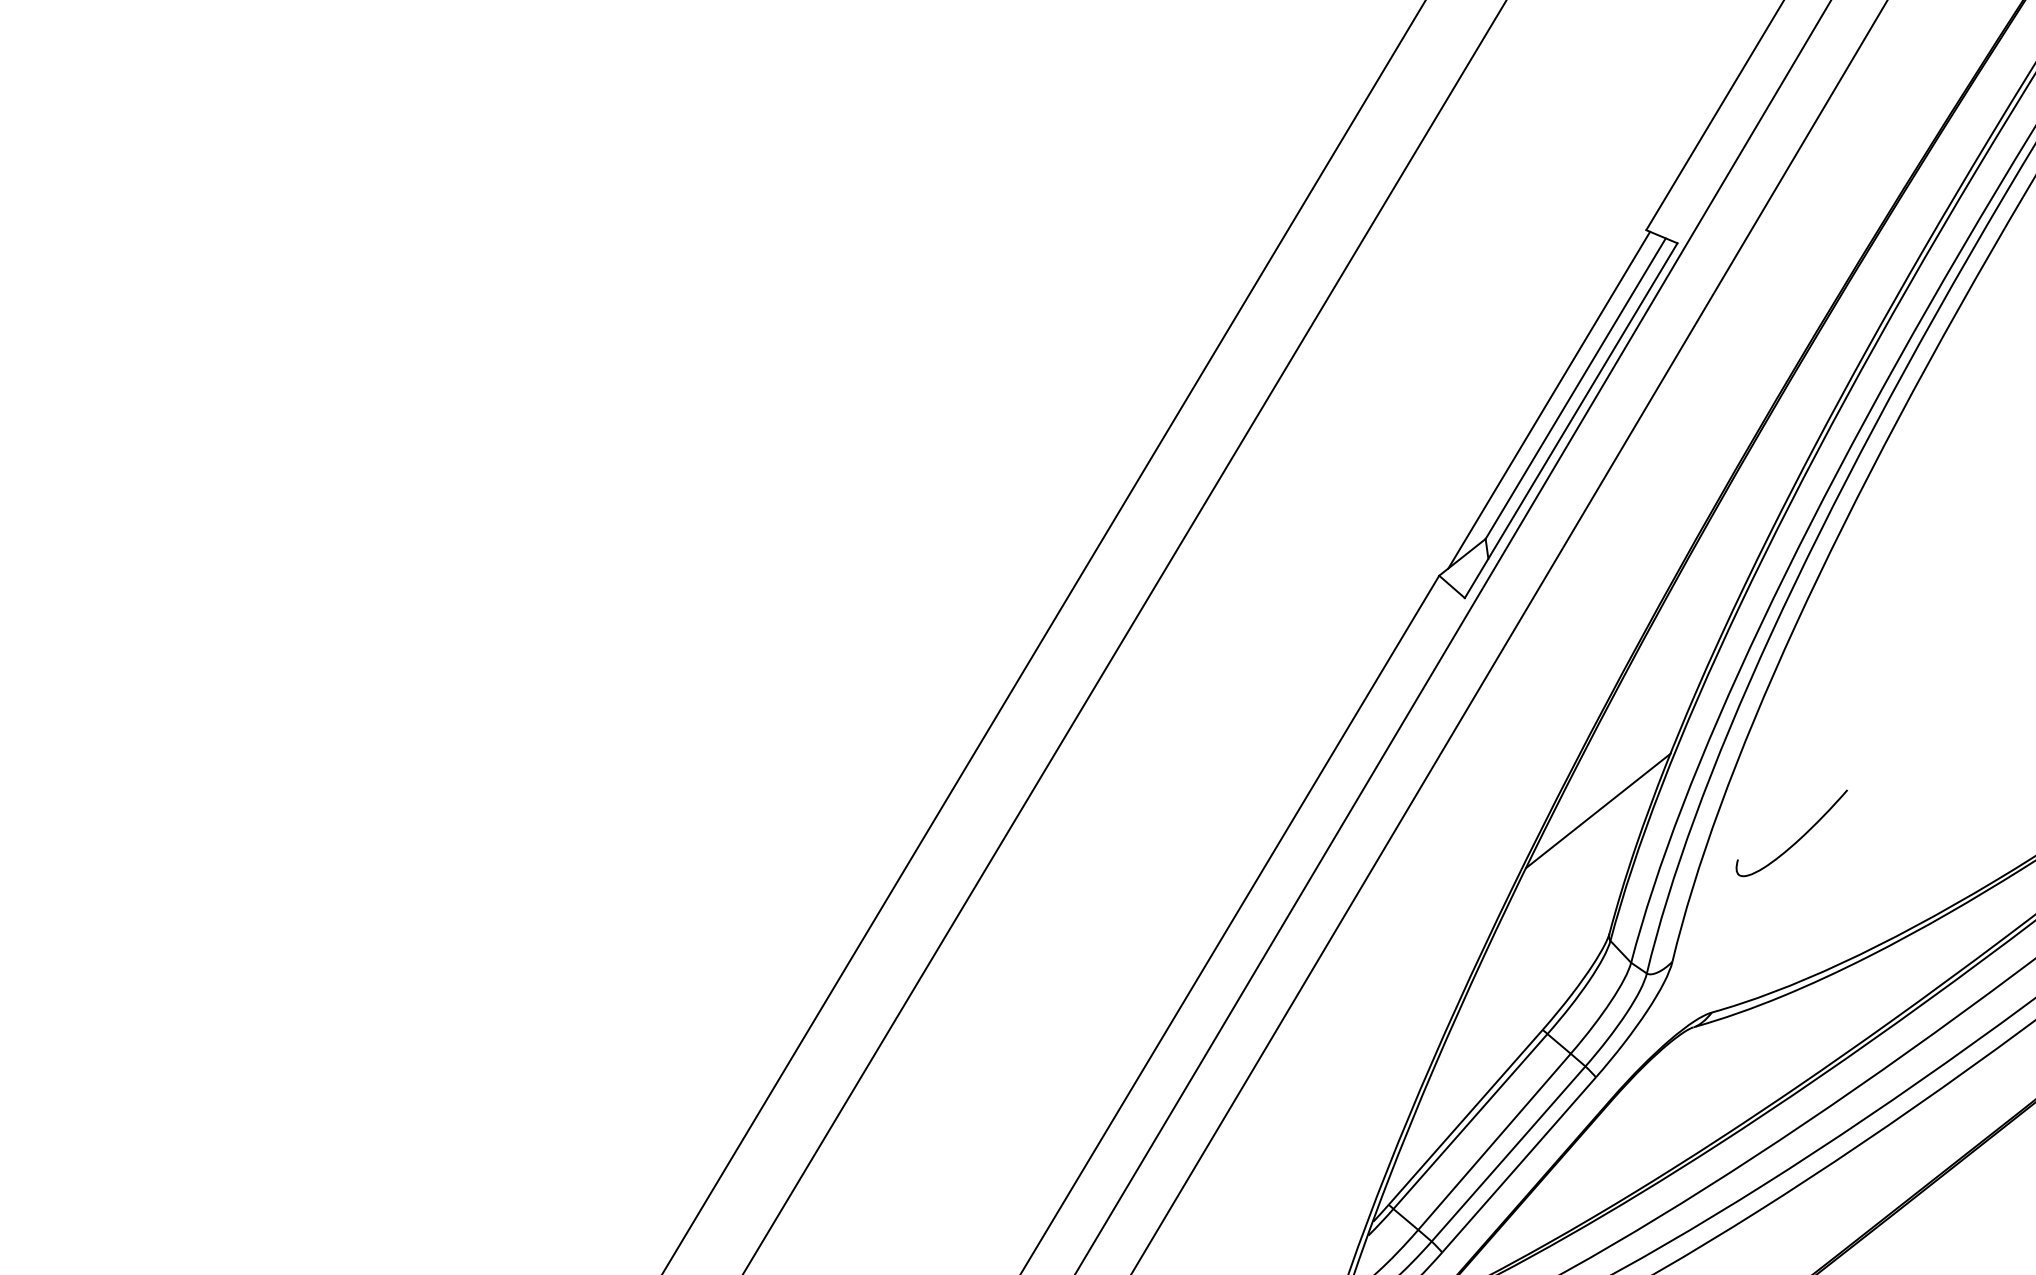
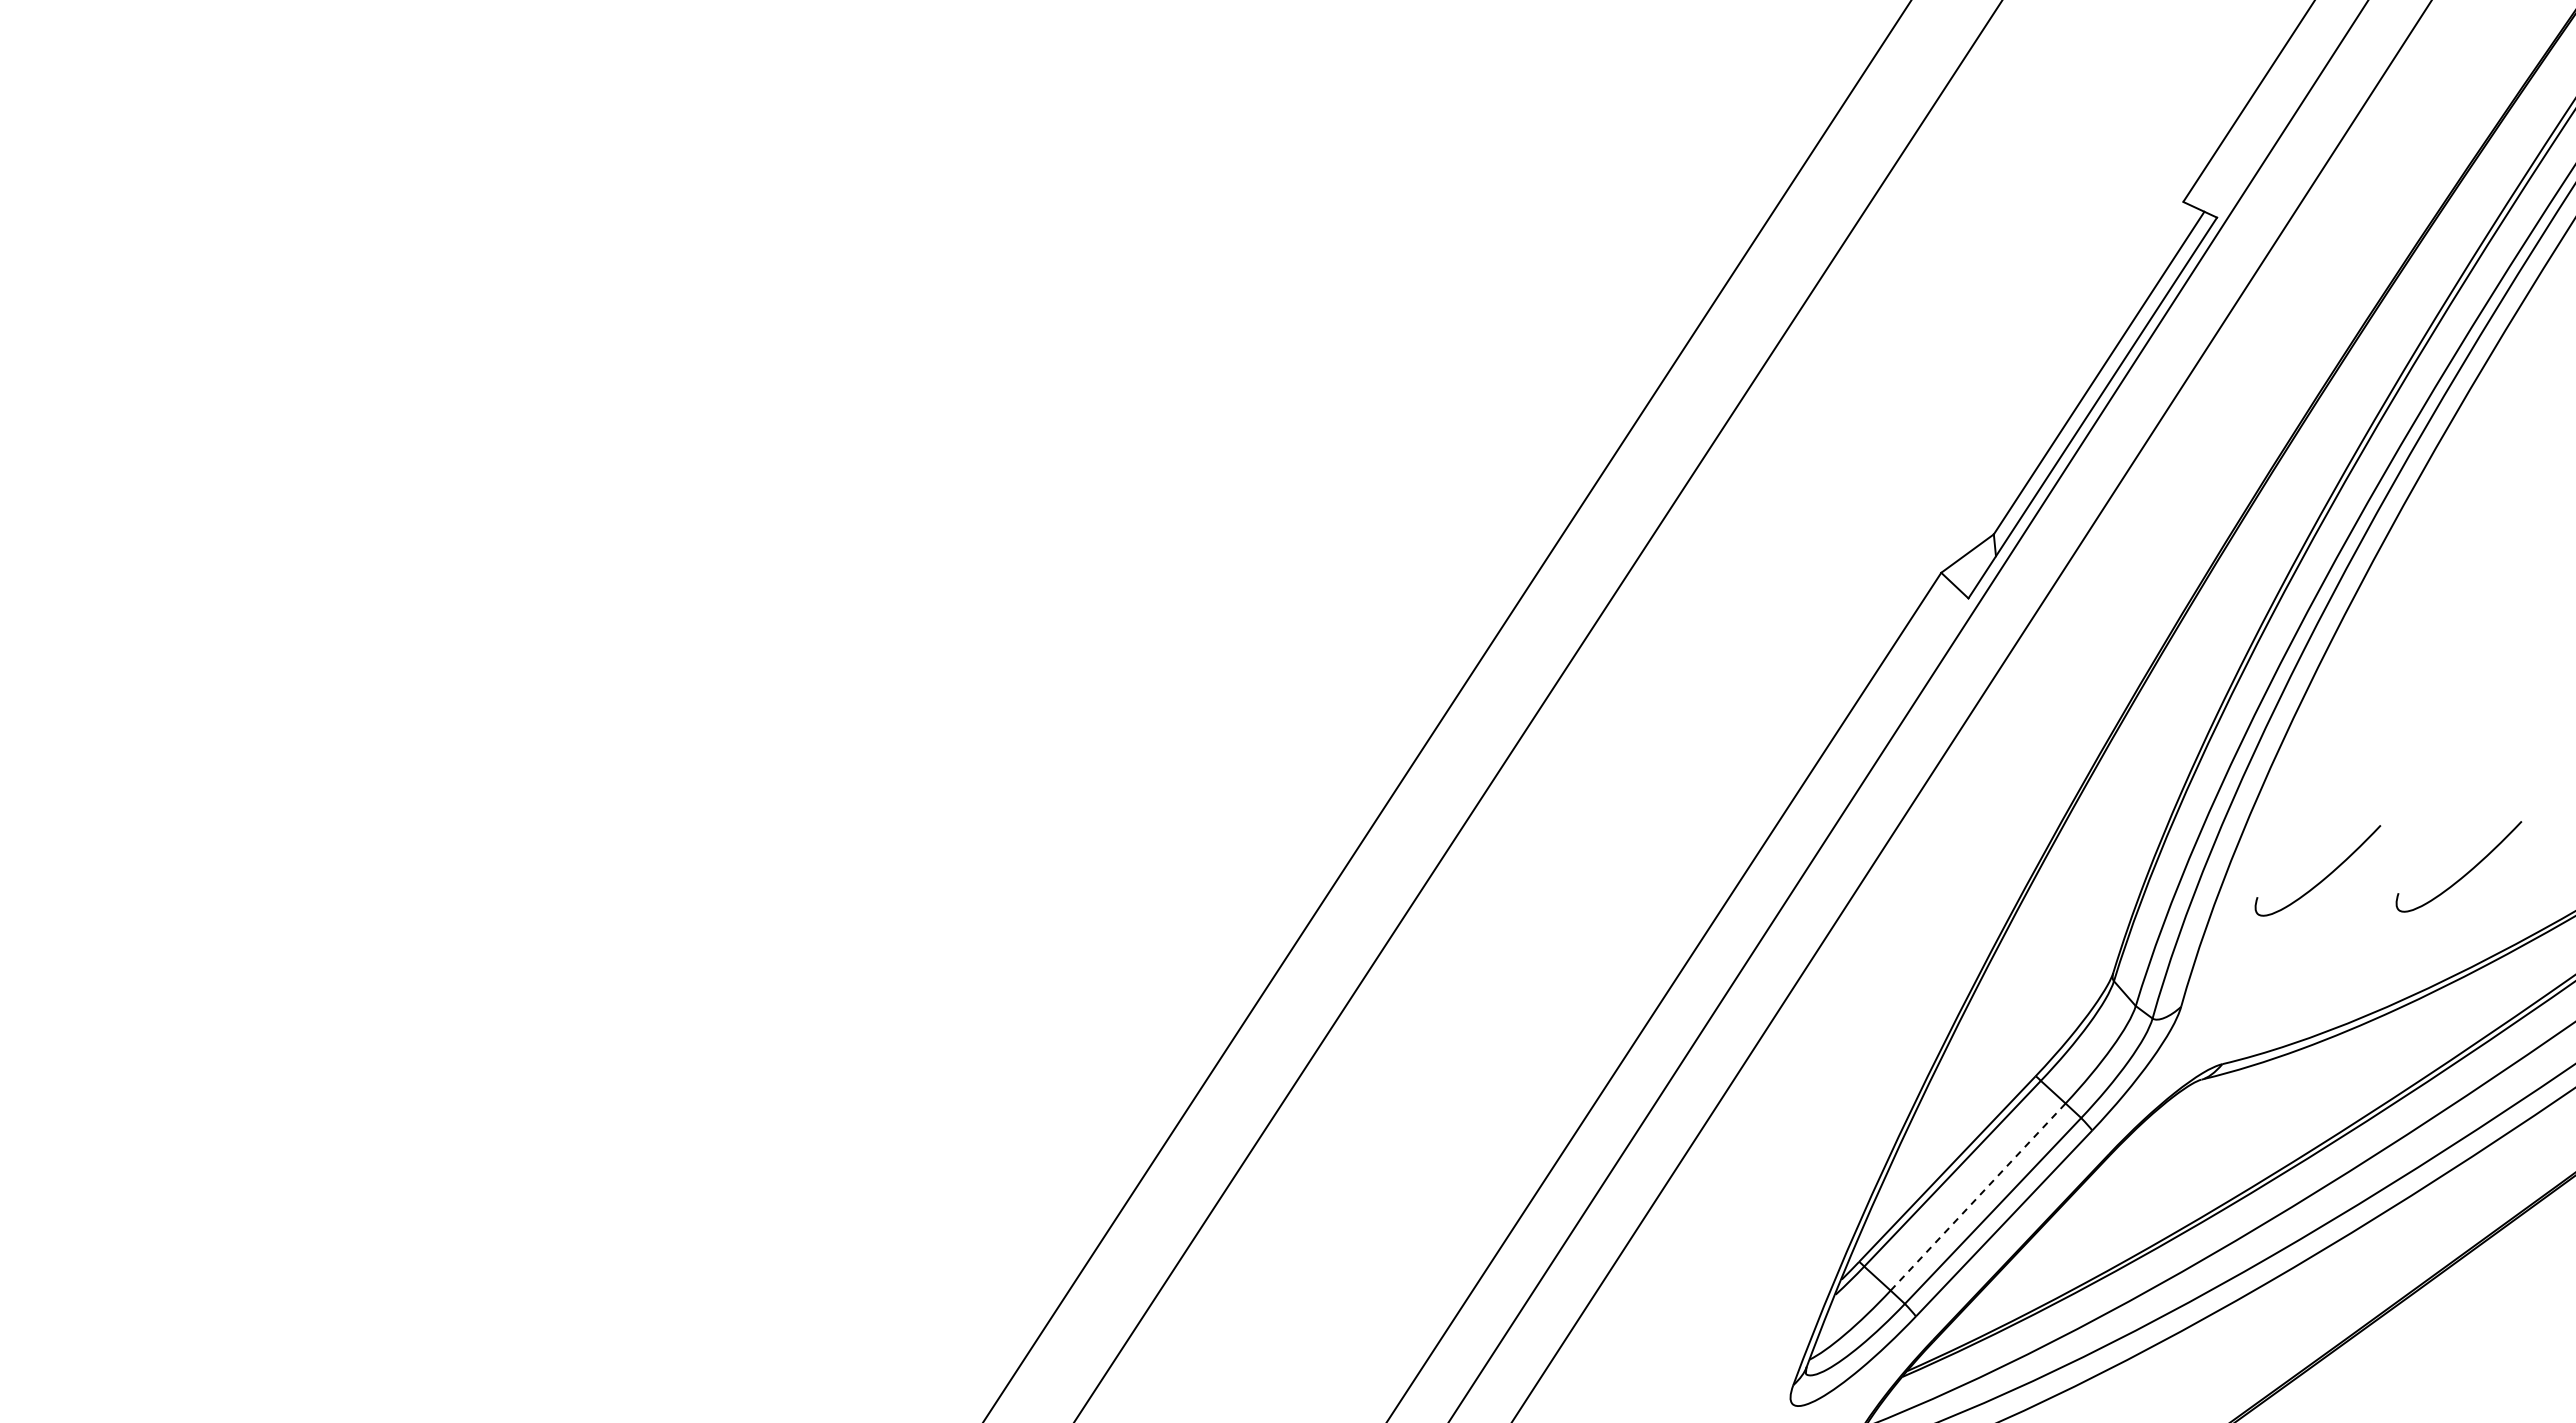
line: (1549, 400) -> (2069, 384), removed
line: (1598, 810) -> (2106, 837), removed
curve: (1926, 830) -> (2465, 873), added
line: (1494, 1141) -> (1978, 1196), solid -> dashed

